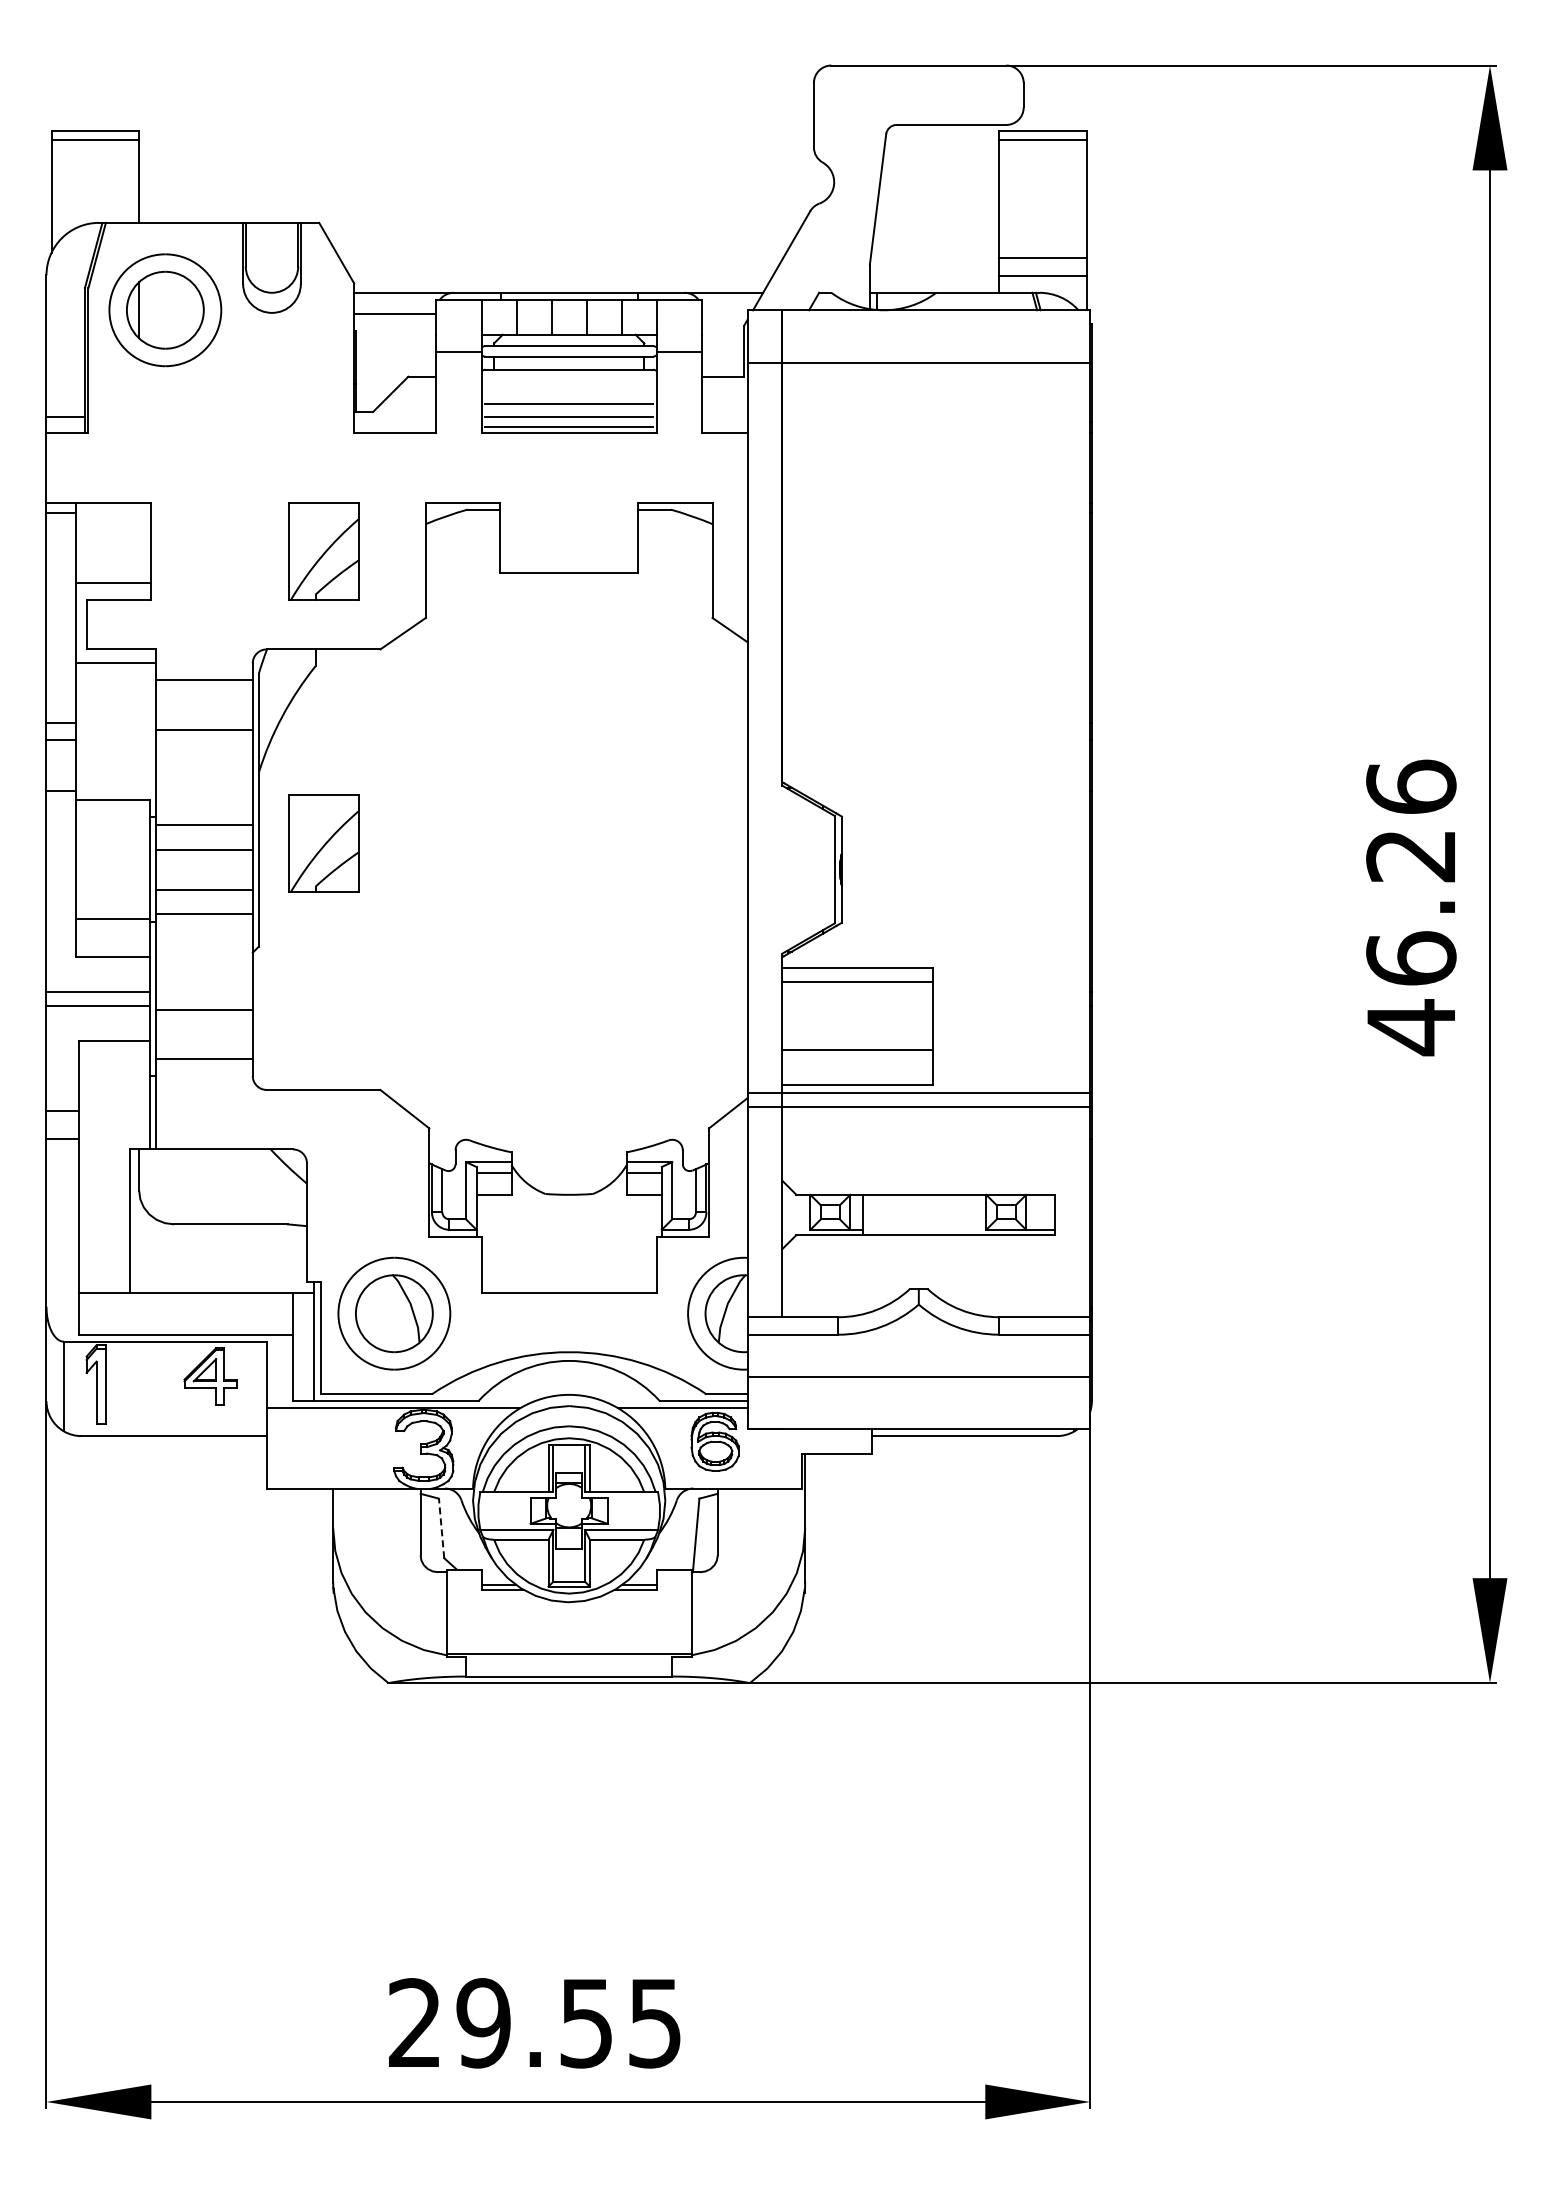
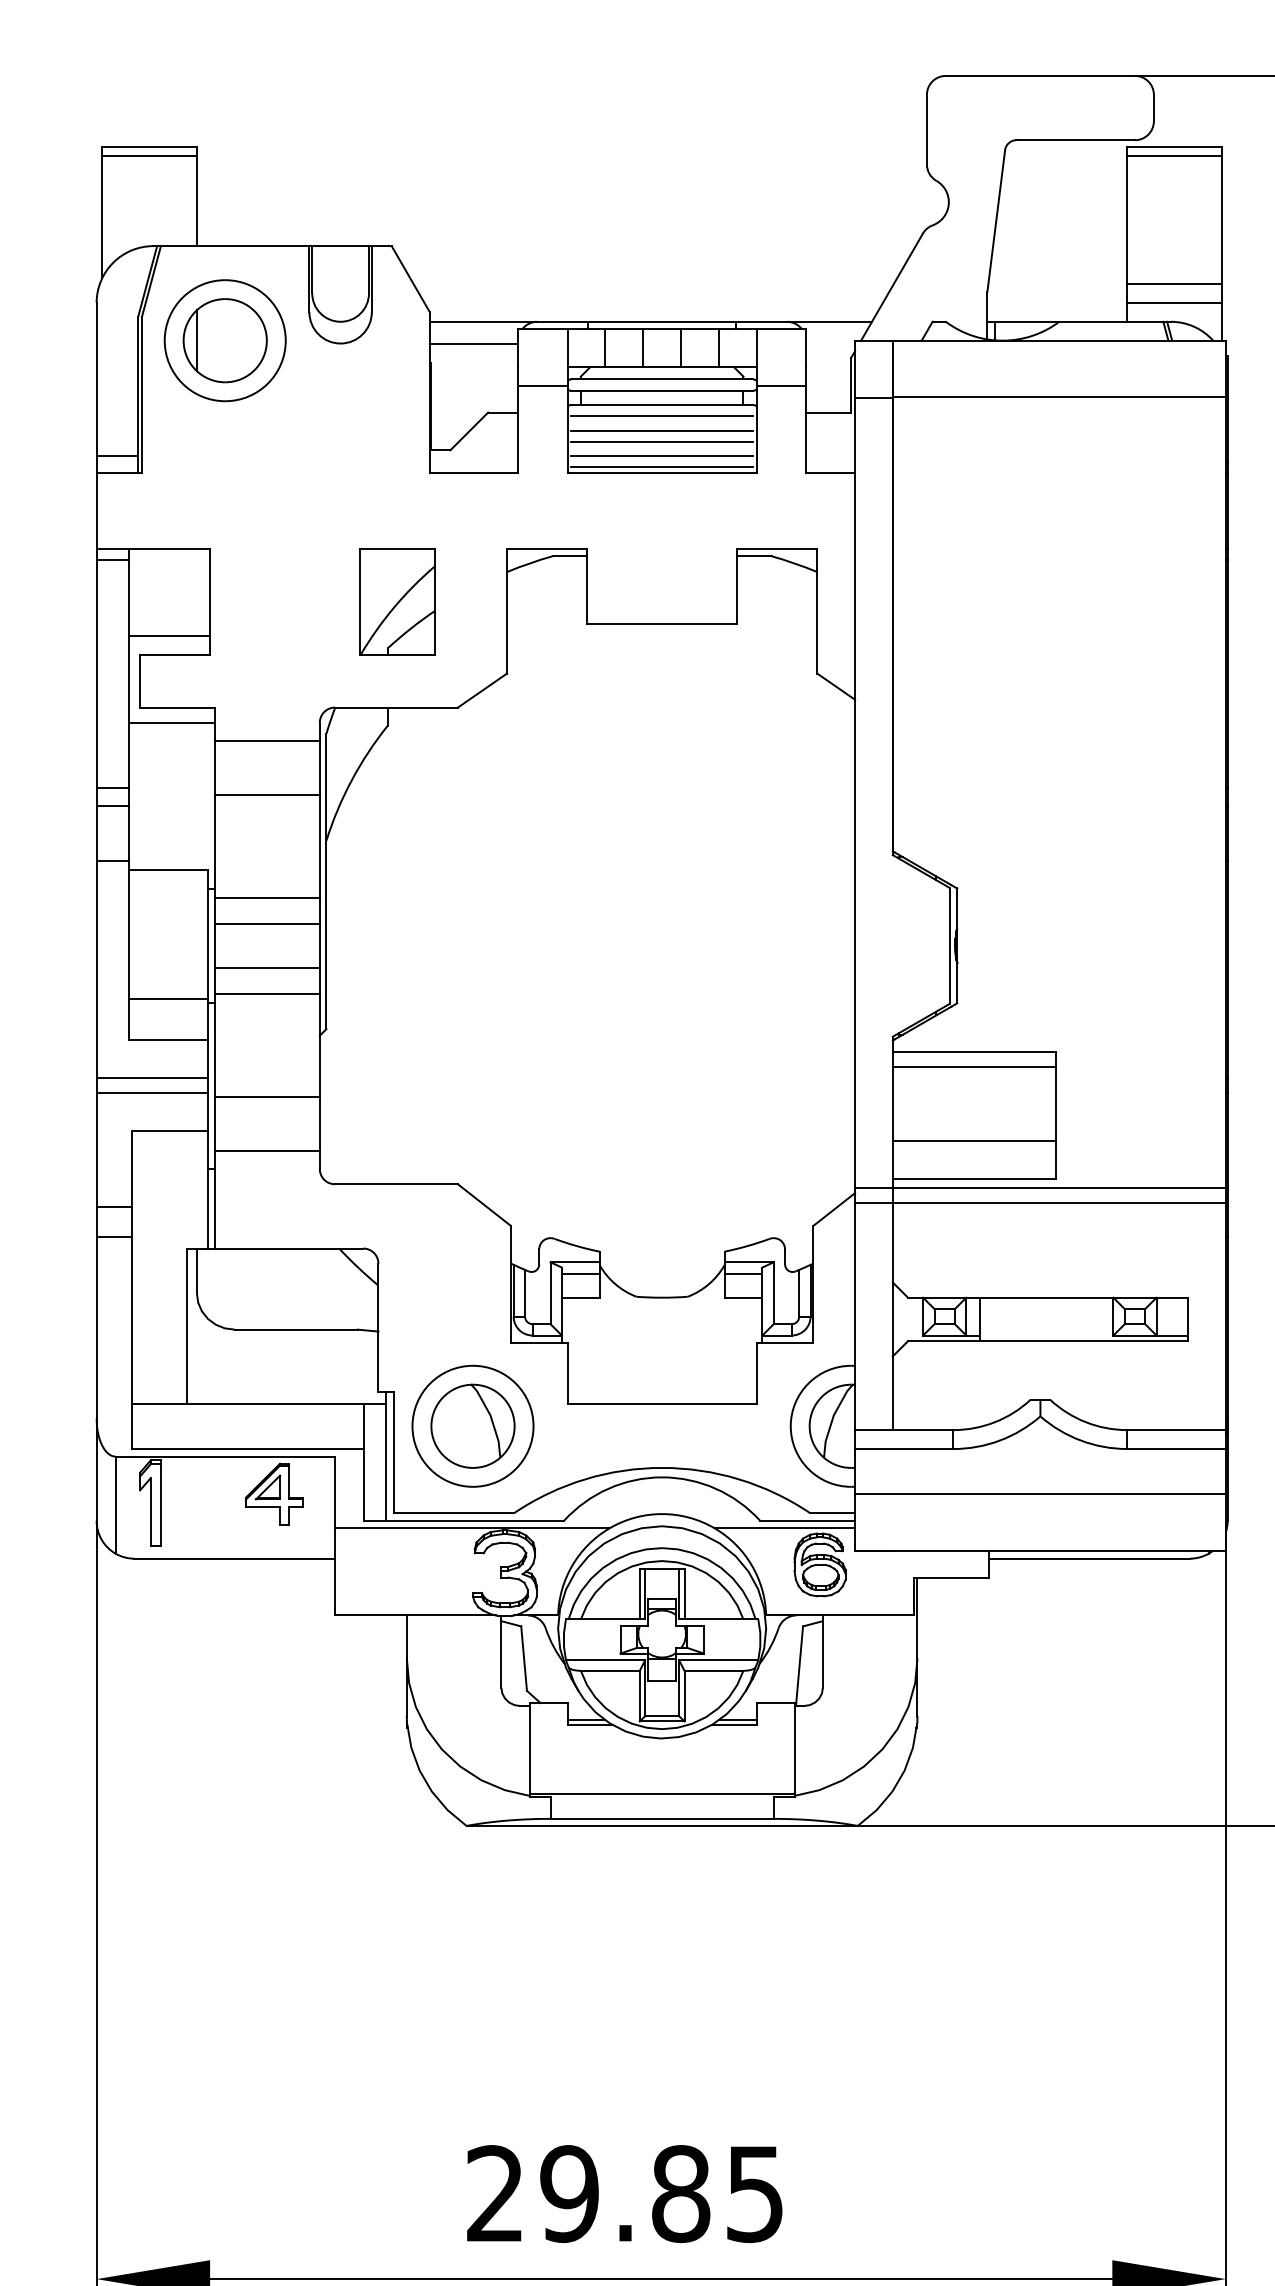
line: (569, 380) -> (662, 416), added
line: (569, 393) -> (662, 430), added
part: (323, 843) -> (396, 917), removed
line: (441, 1528) -> (523, 1658), dashed -> solid
text: (586, 2023) -> (680, 2194), 29.55 -> 29.85

